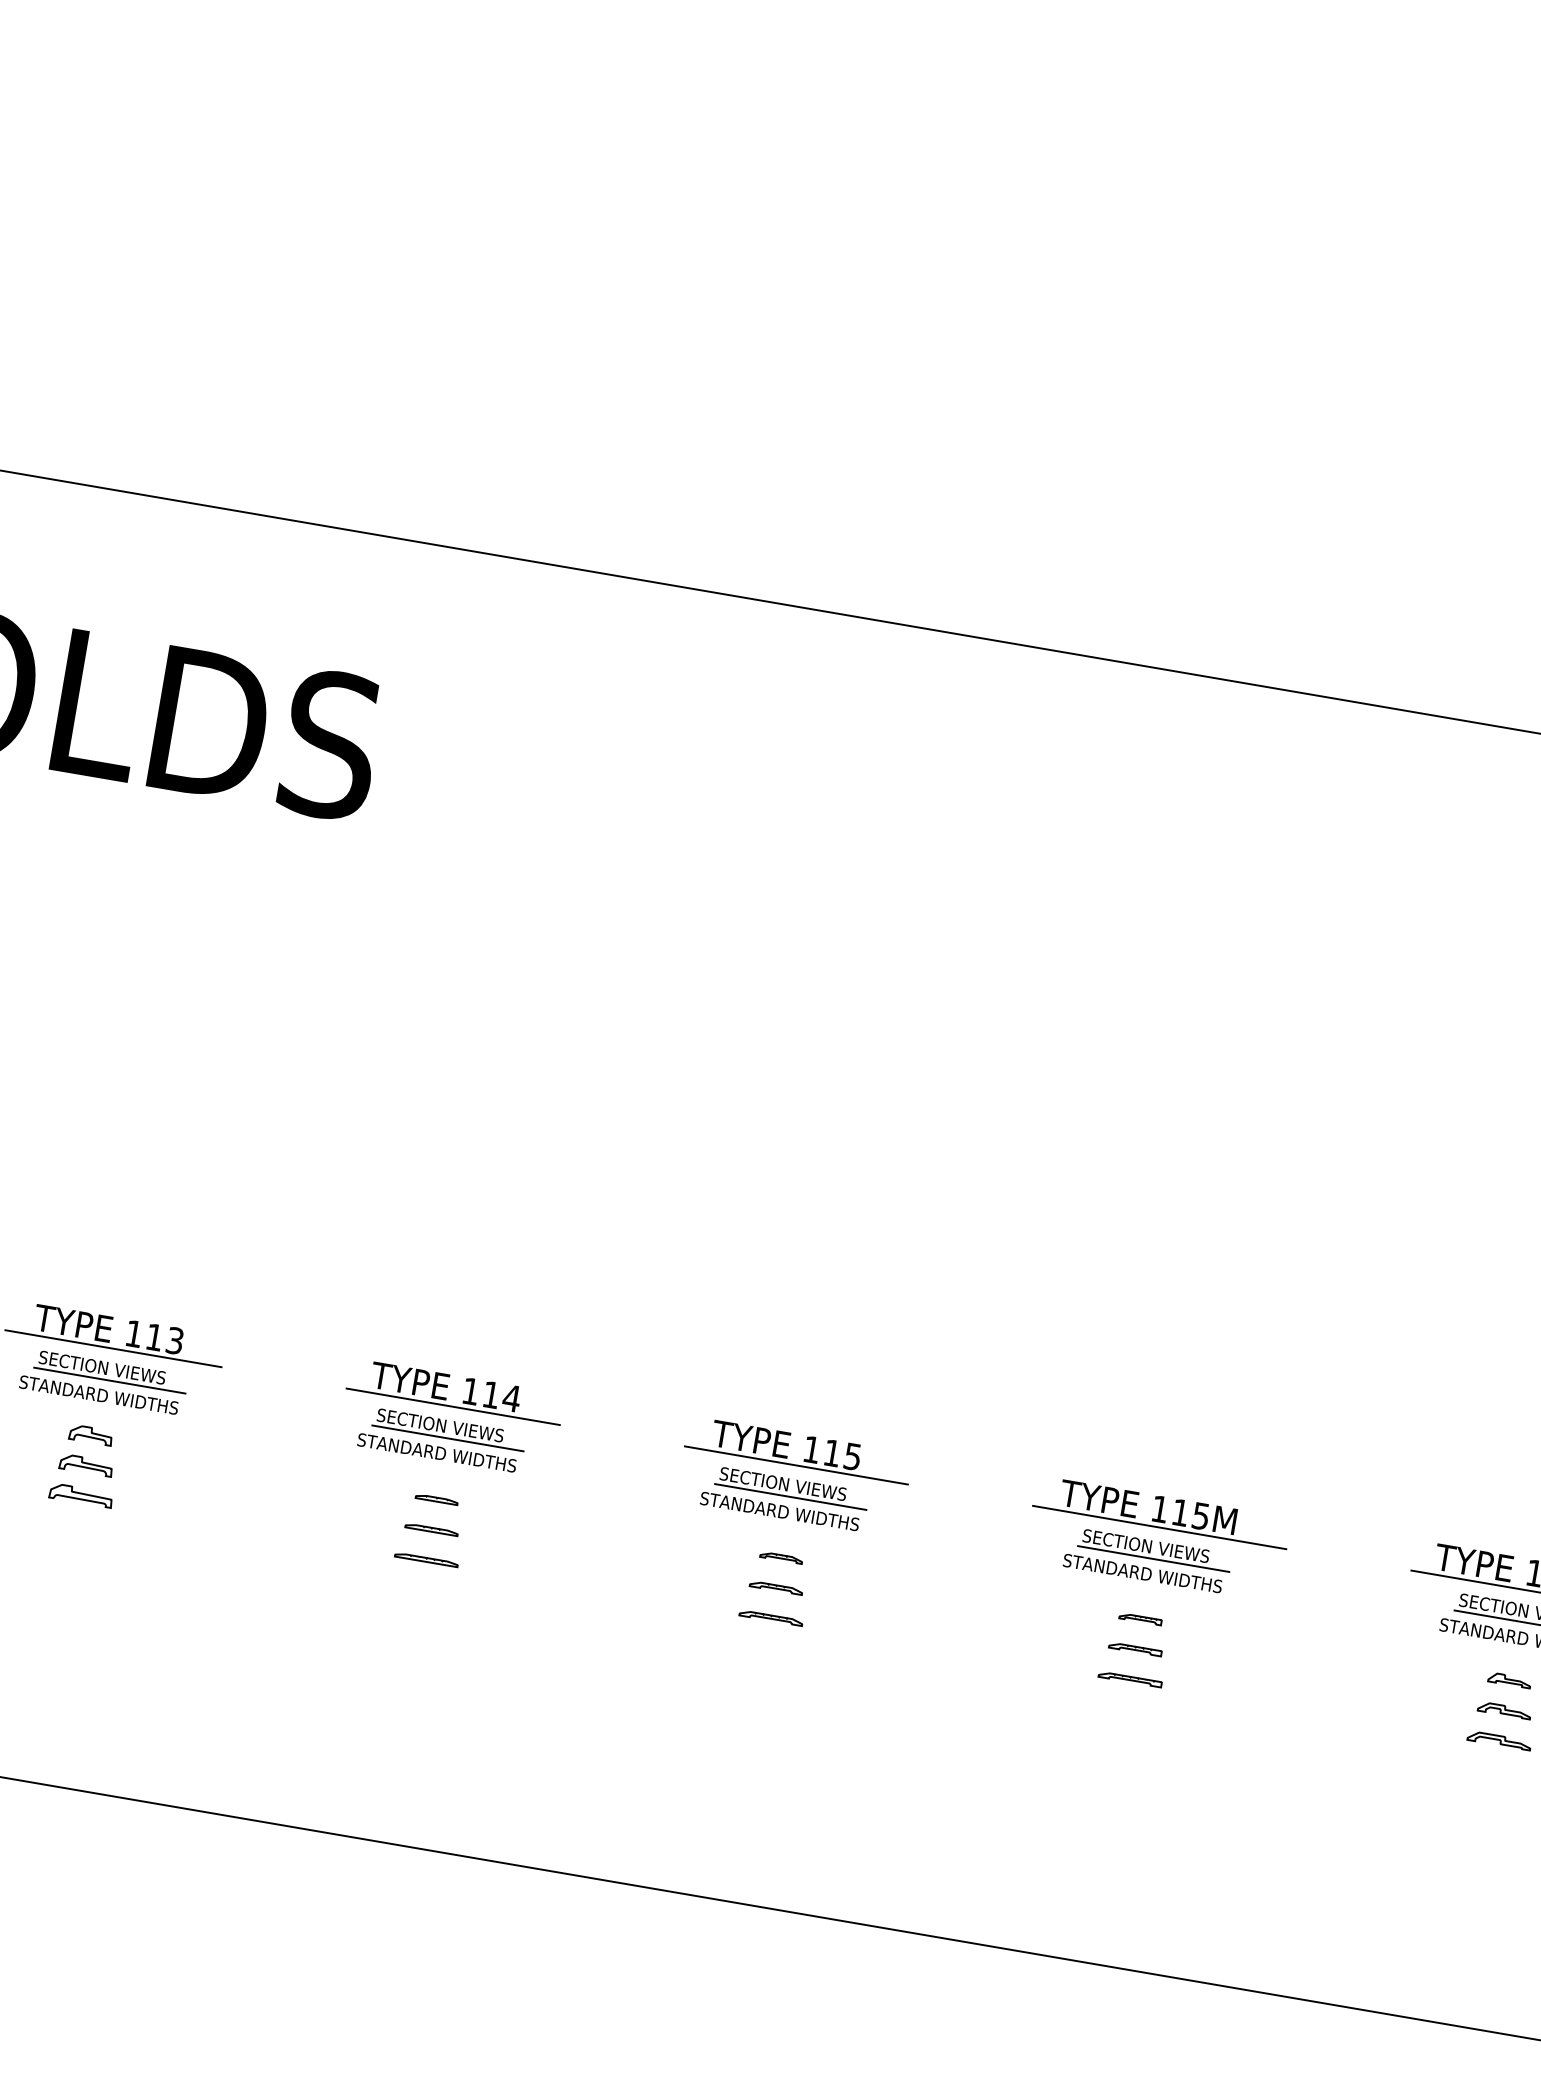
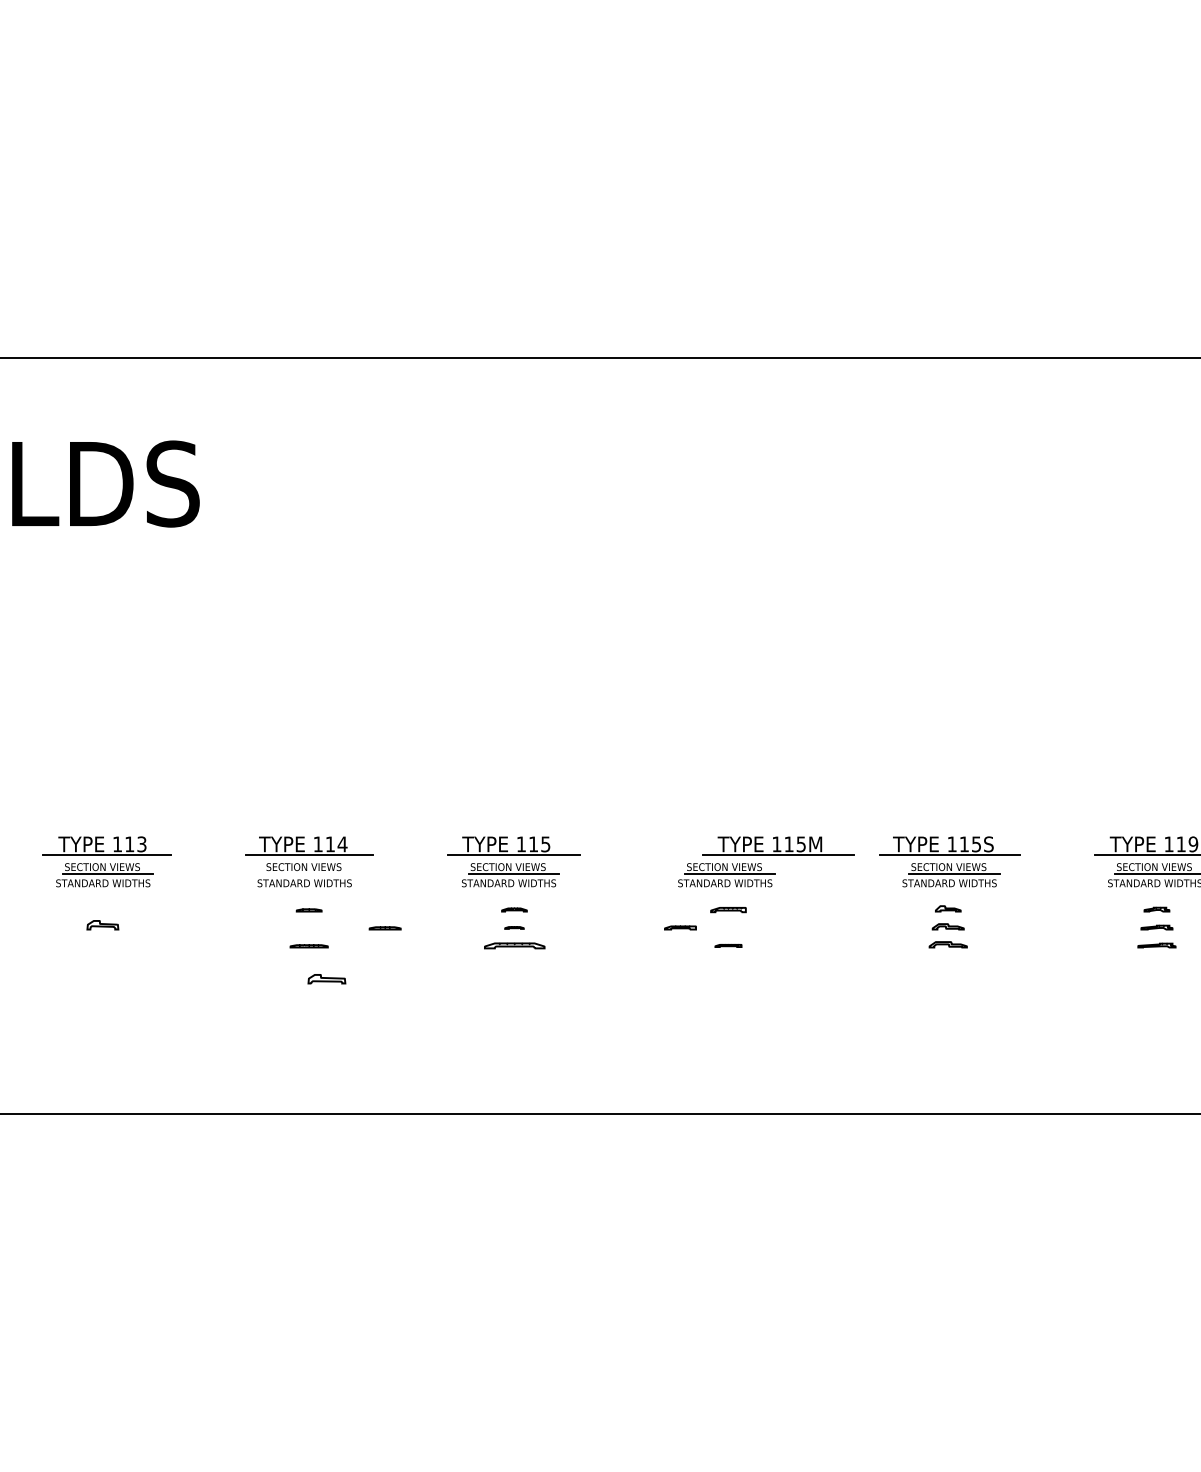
part: (90, 1435) -> (102, 907), removed
line: (447, 1437) -> (309, 873), removed
part: (80, 1495) -> (326, 979), moved
part: (1162, 1511) -> (778, 845), moved
line: (430, 1529) -> (384, 928), moved
part: (776, 1587) -> (514, 927), size x0.6
part: (769, 1617) -> (513, 945), size x1.6
part: (1140, 1618) -> (728, 909), size x1.4
part: (1135, 1648) -> (680, 927), moved
part: (1130, 1678) -> (728, 945), size x0.7

